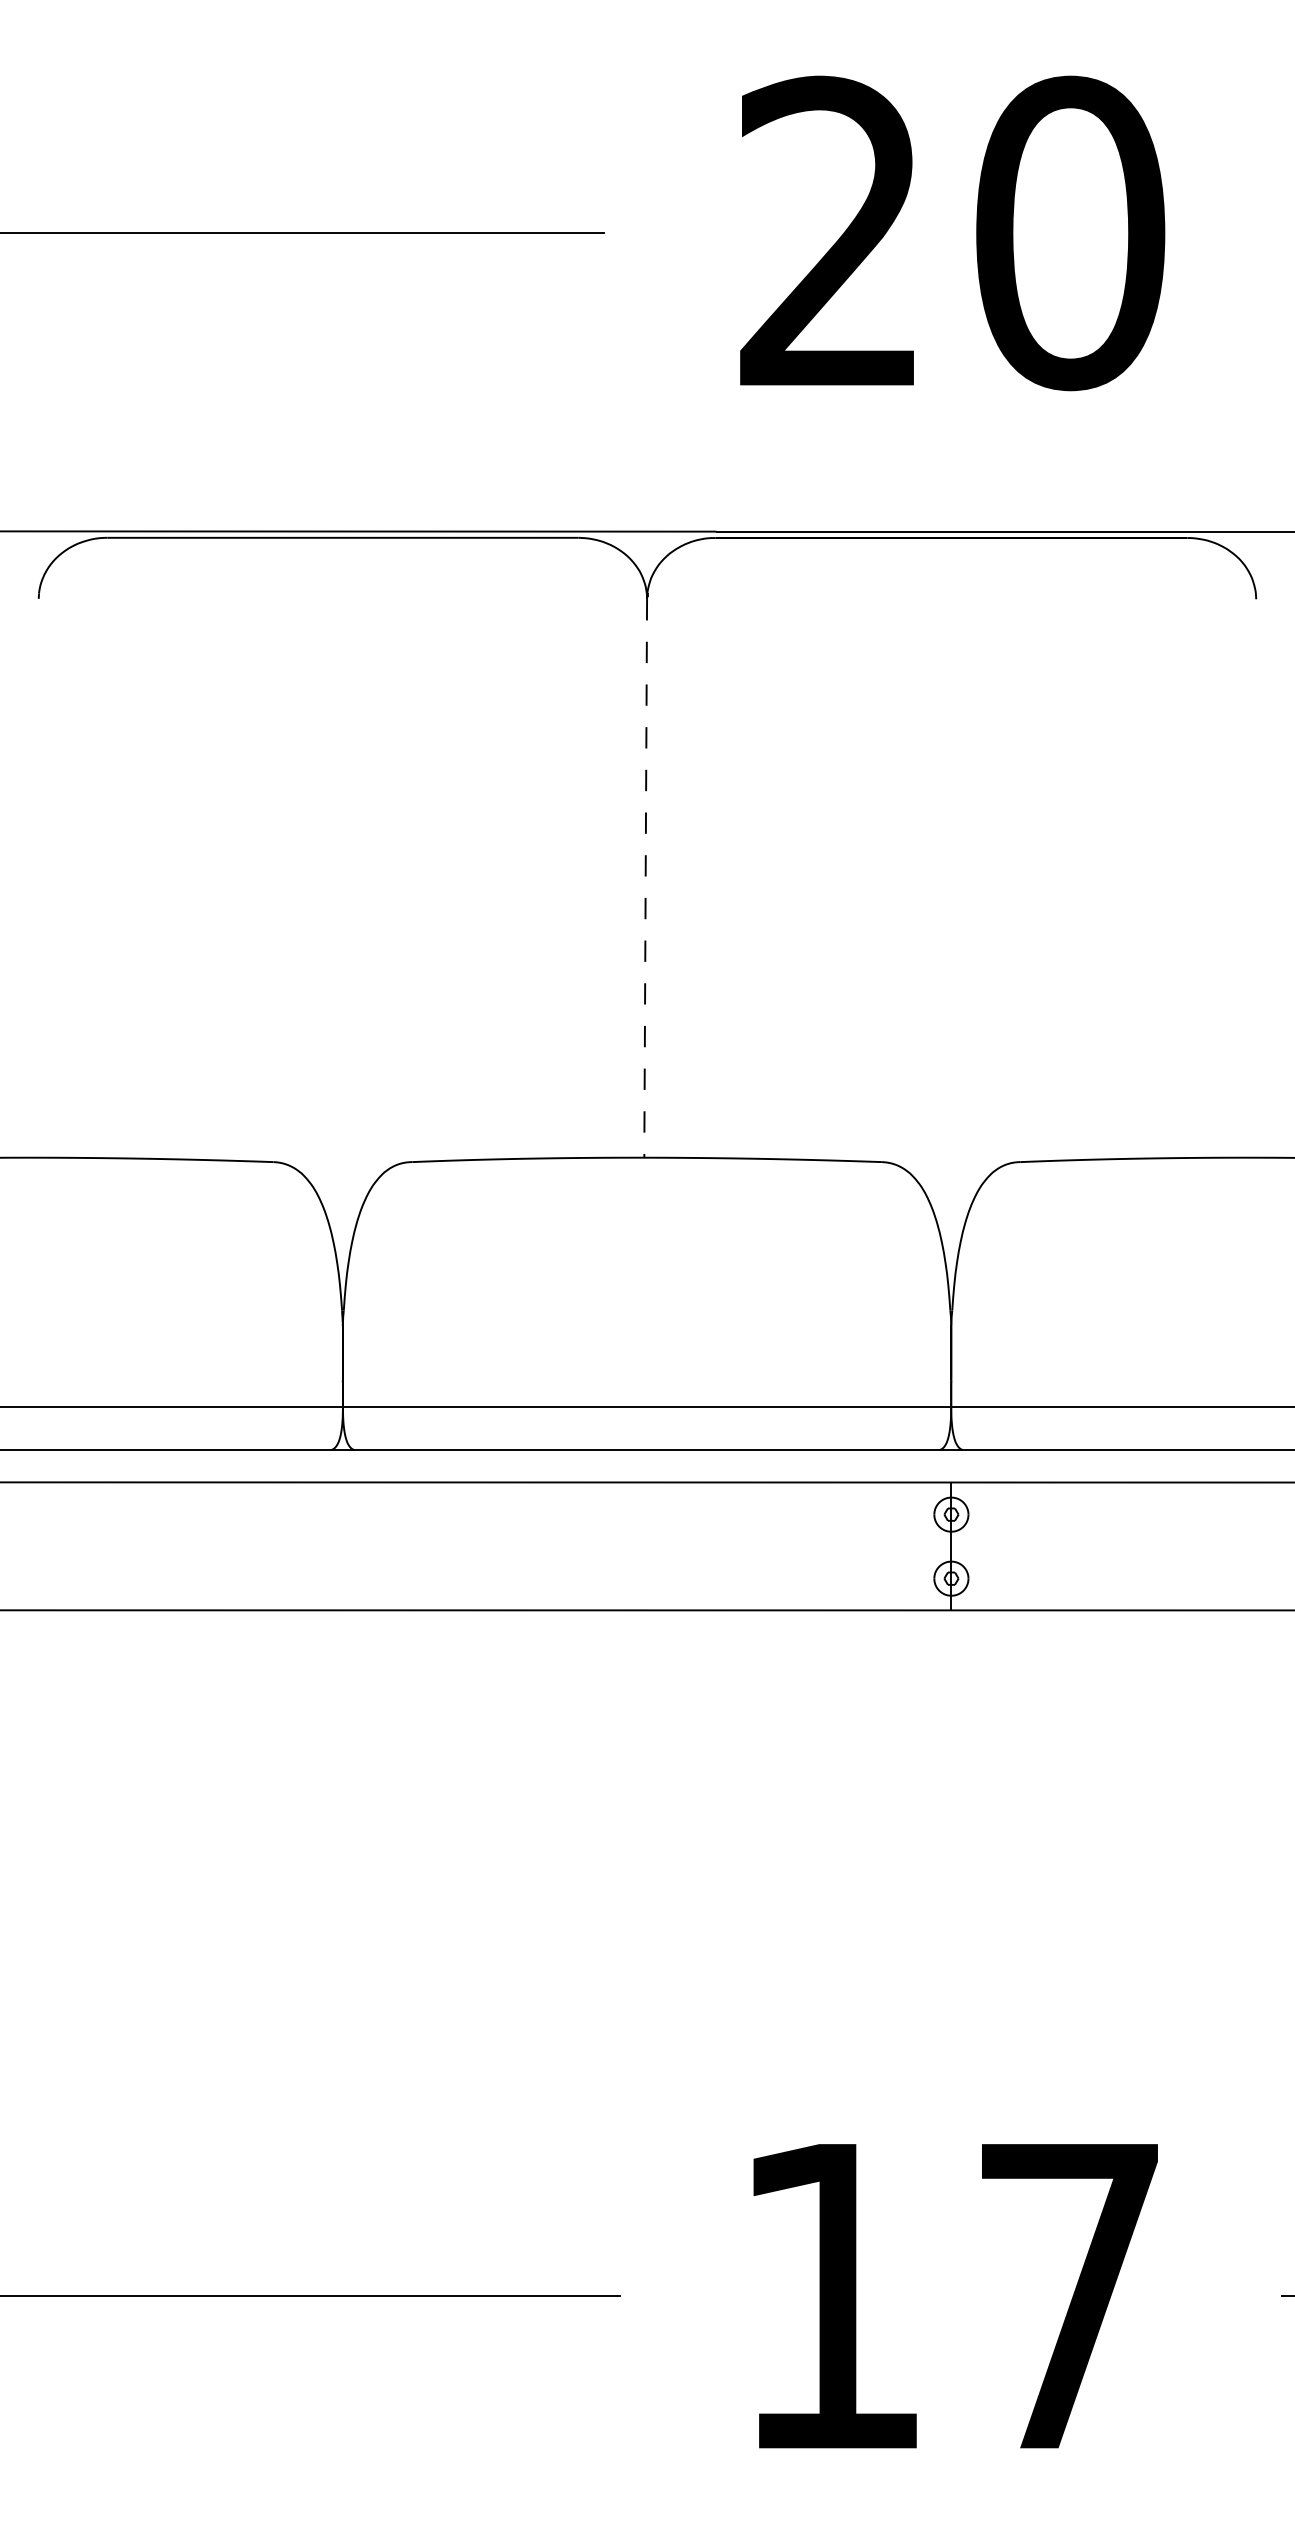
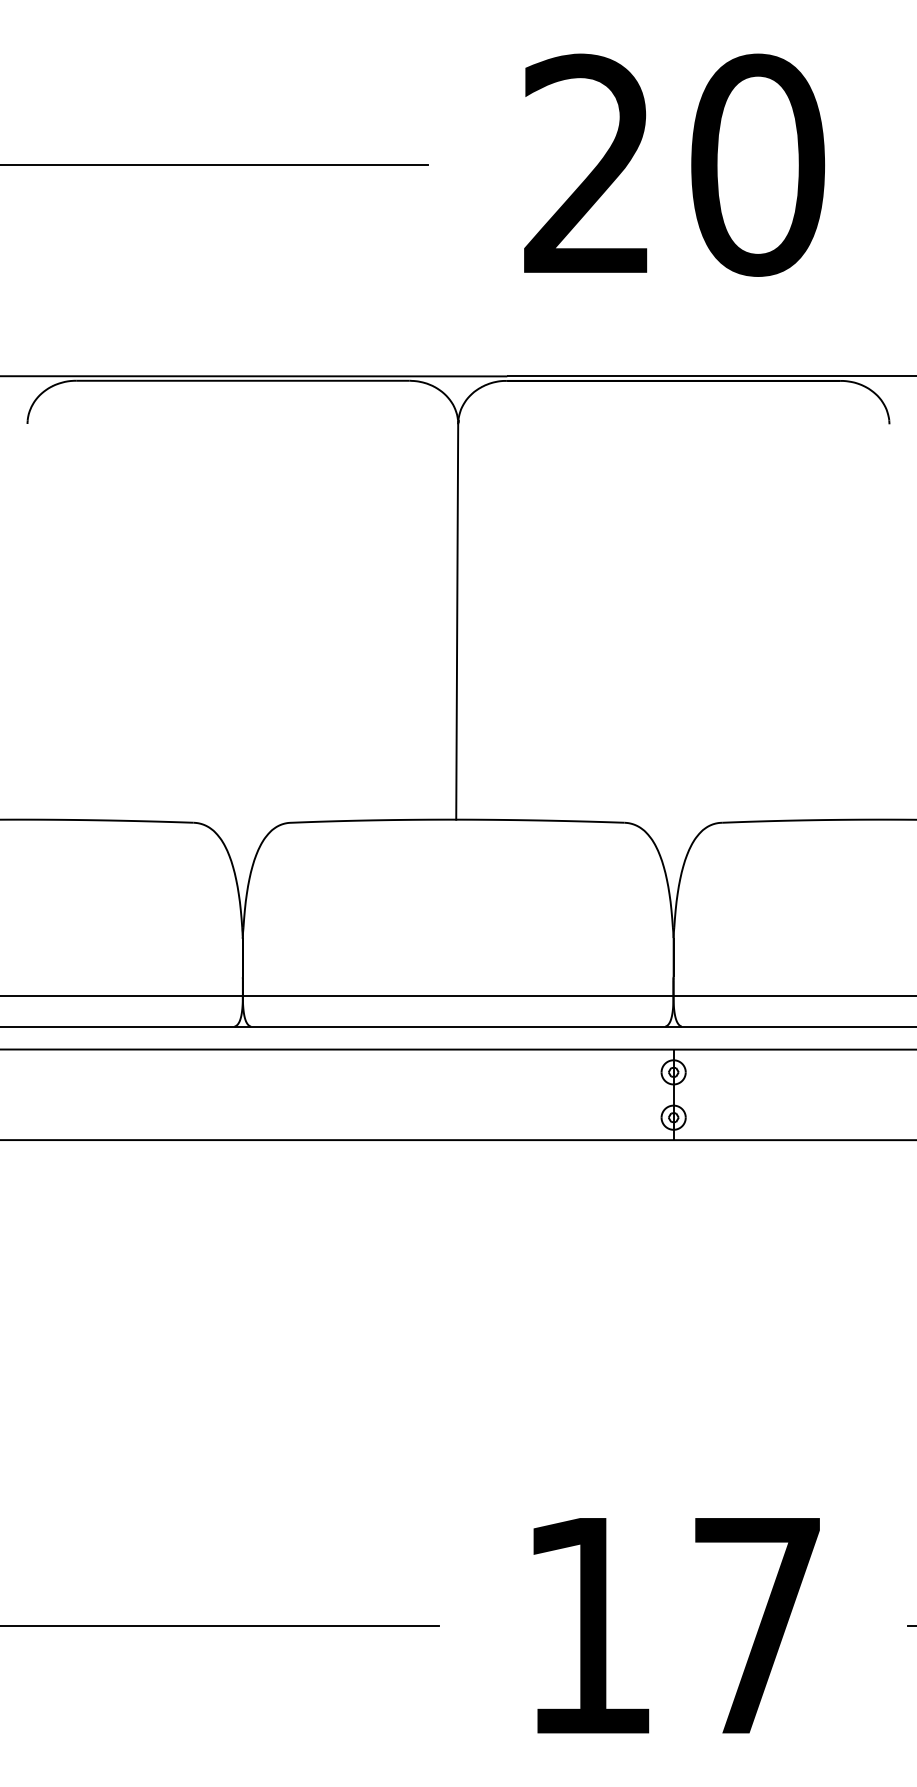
line: (645, 878) -> (457, 621), dashed -> solid

